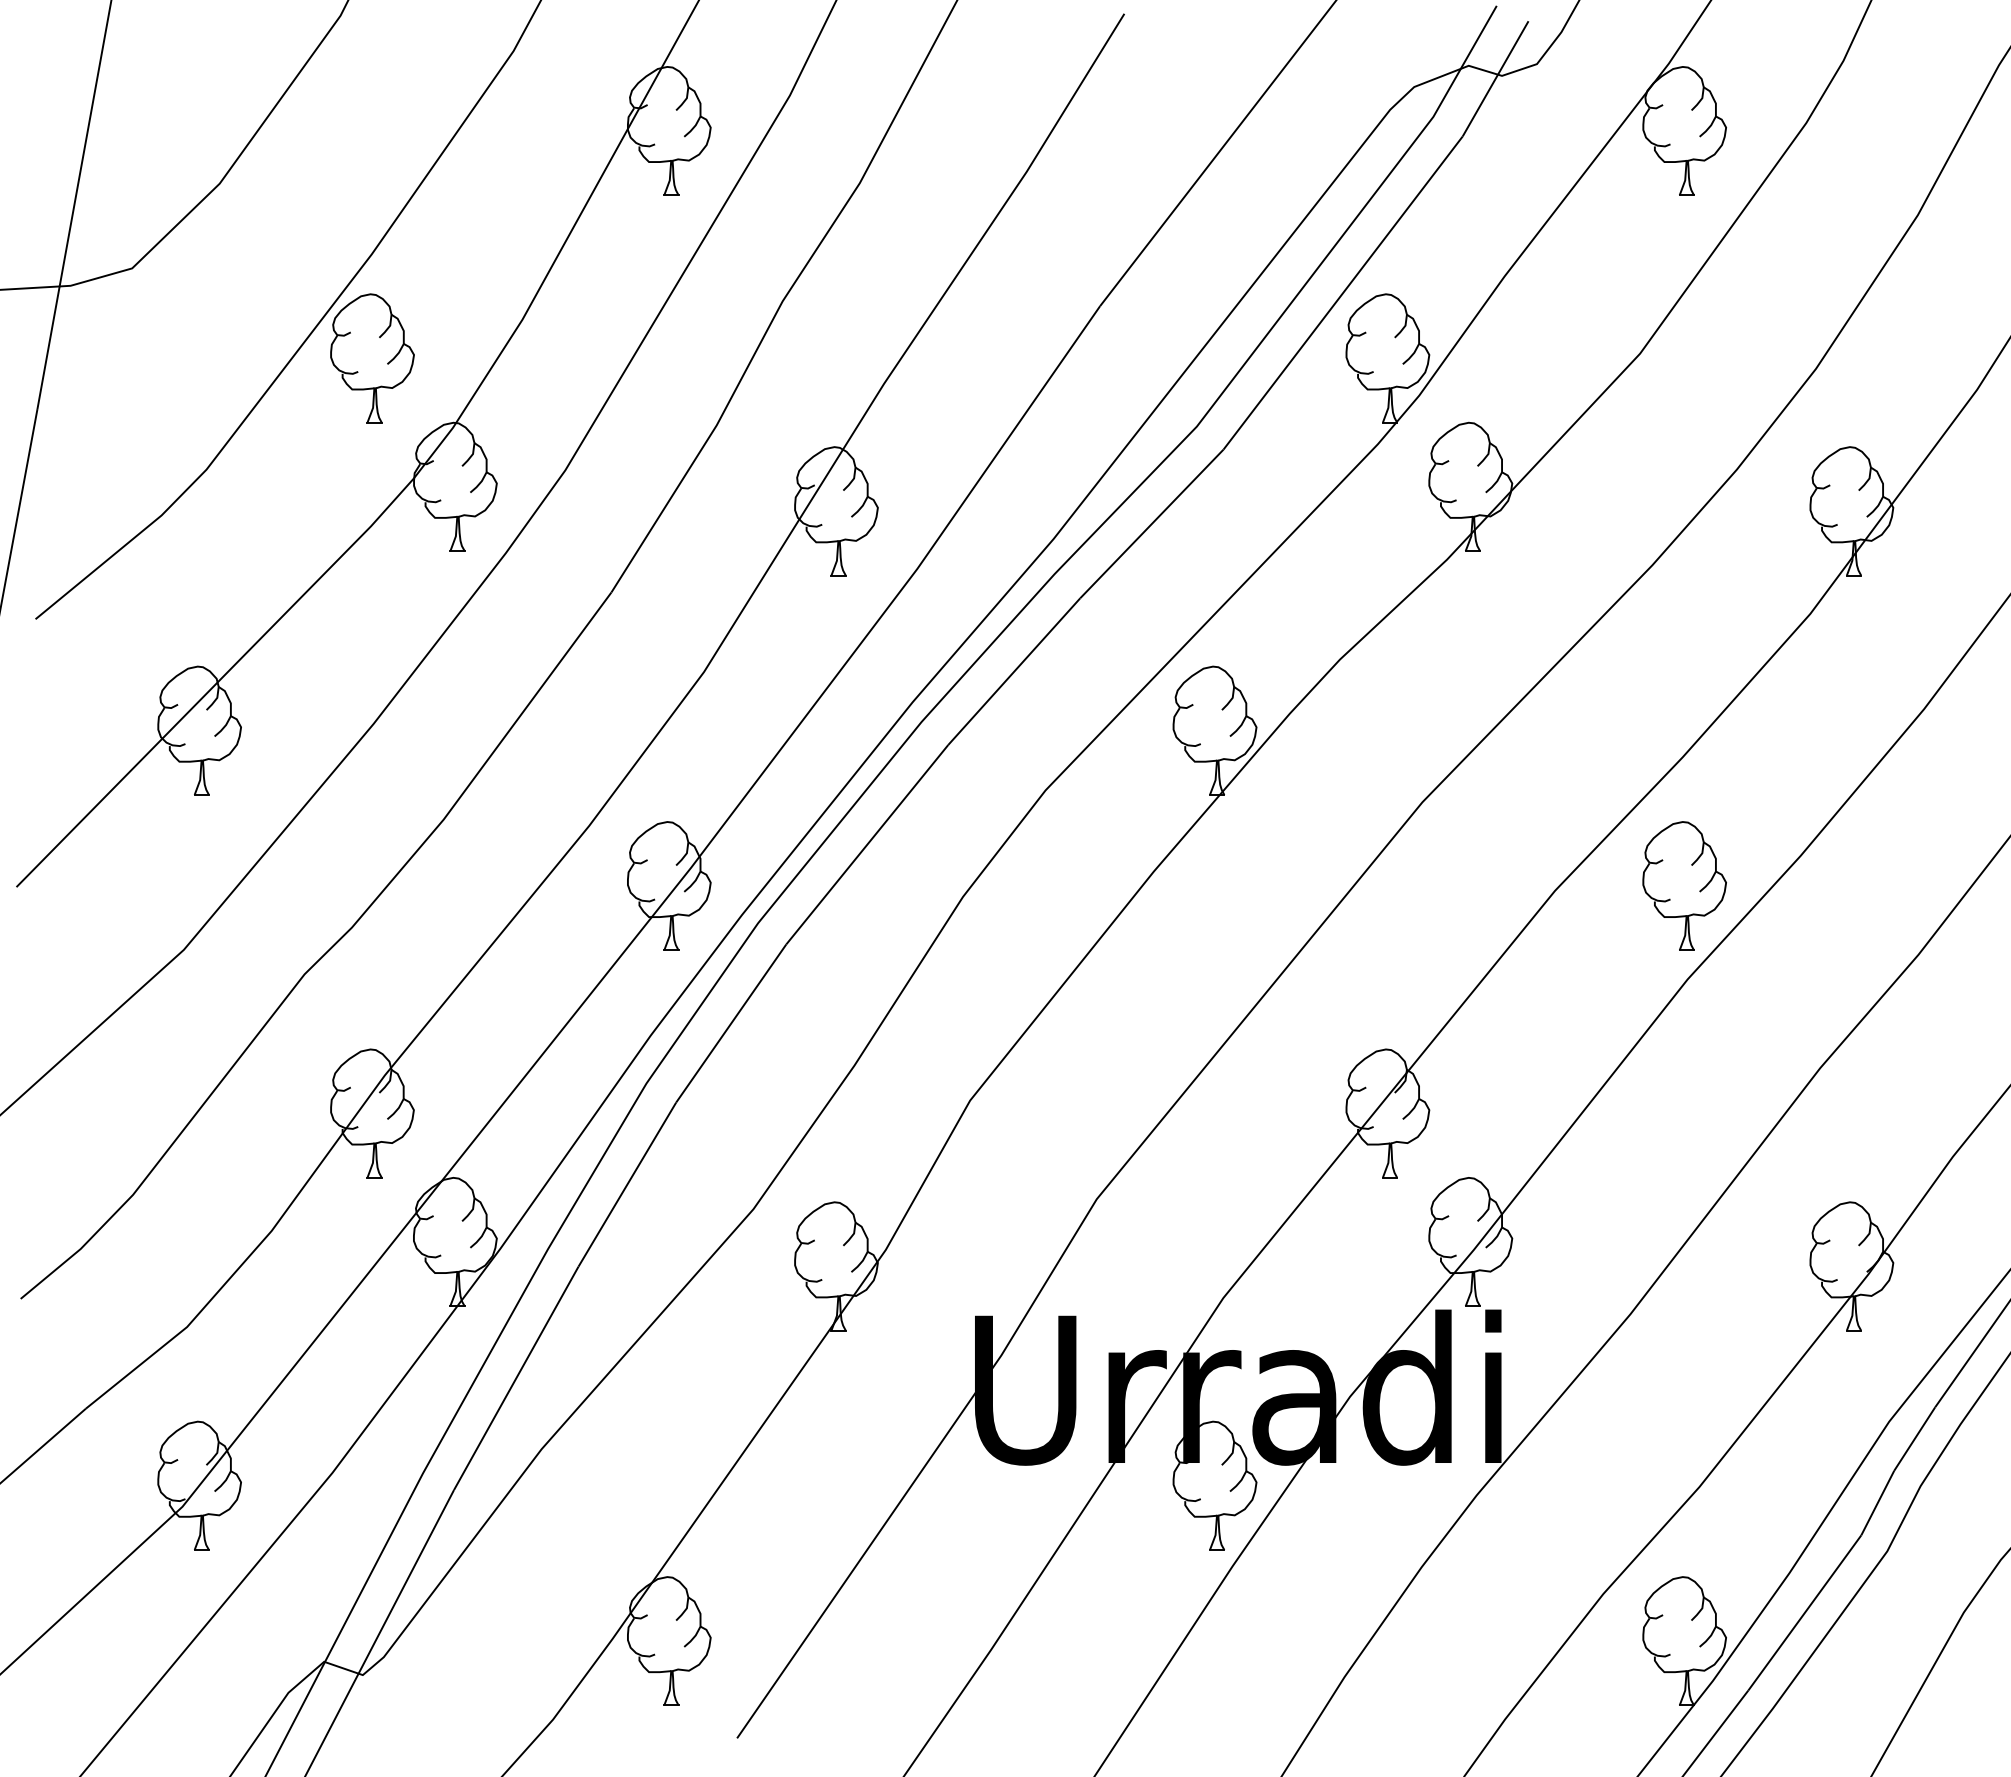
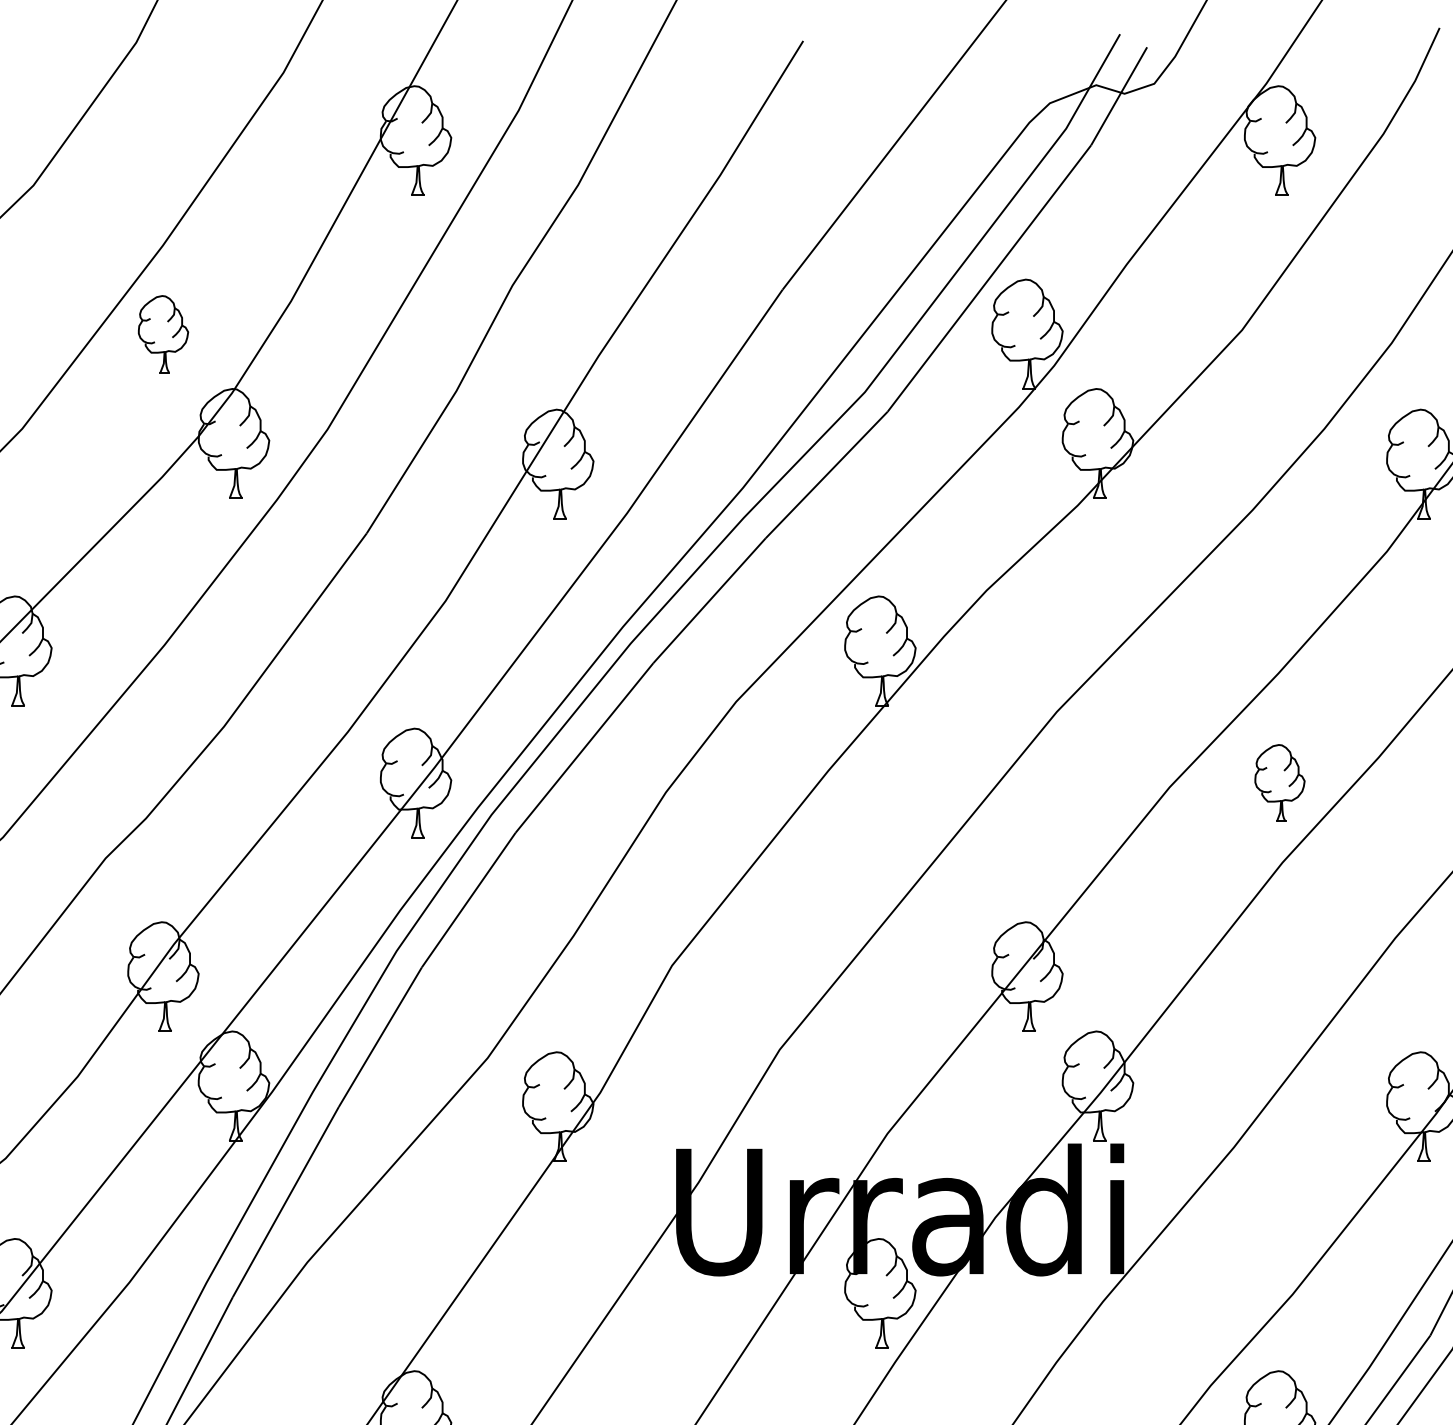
part: (372, 358) -> (163, 334), size x0.7
part: (1684, 885) -> (1279, 782), size x0.7

